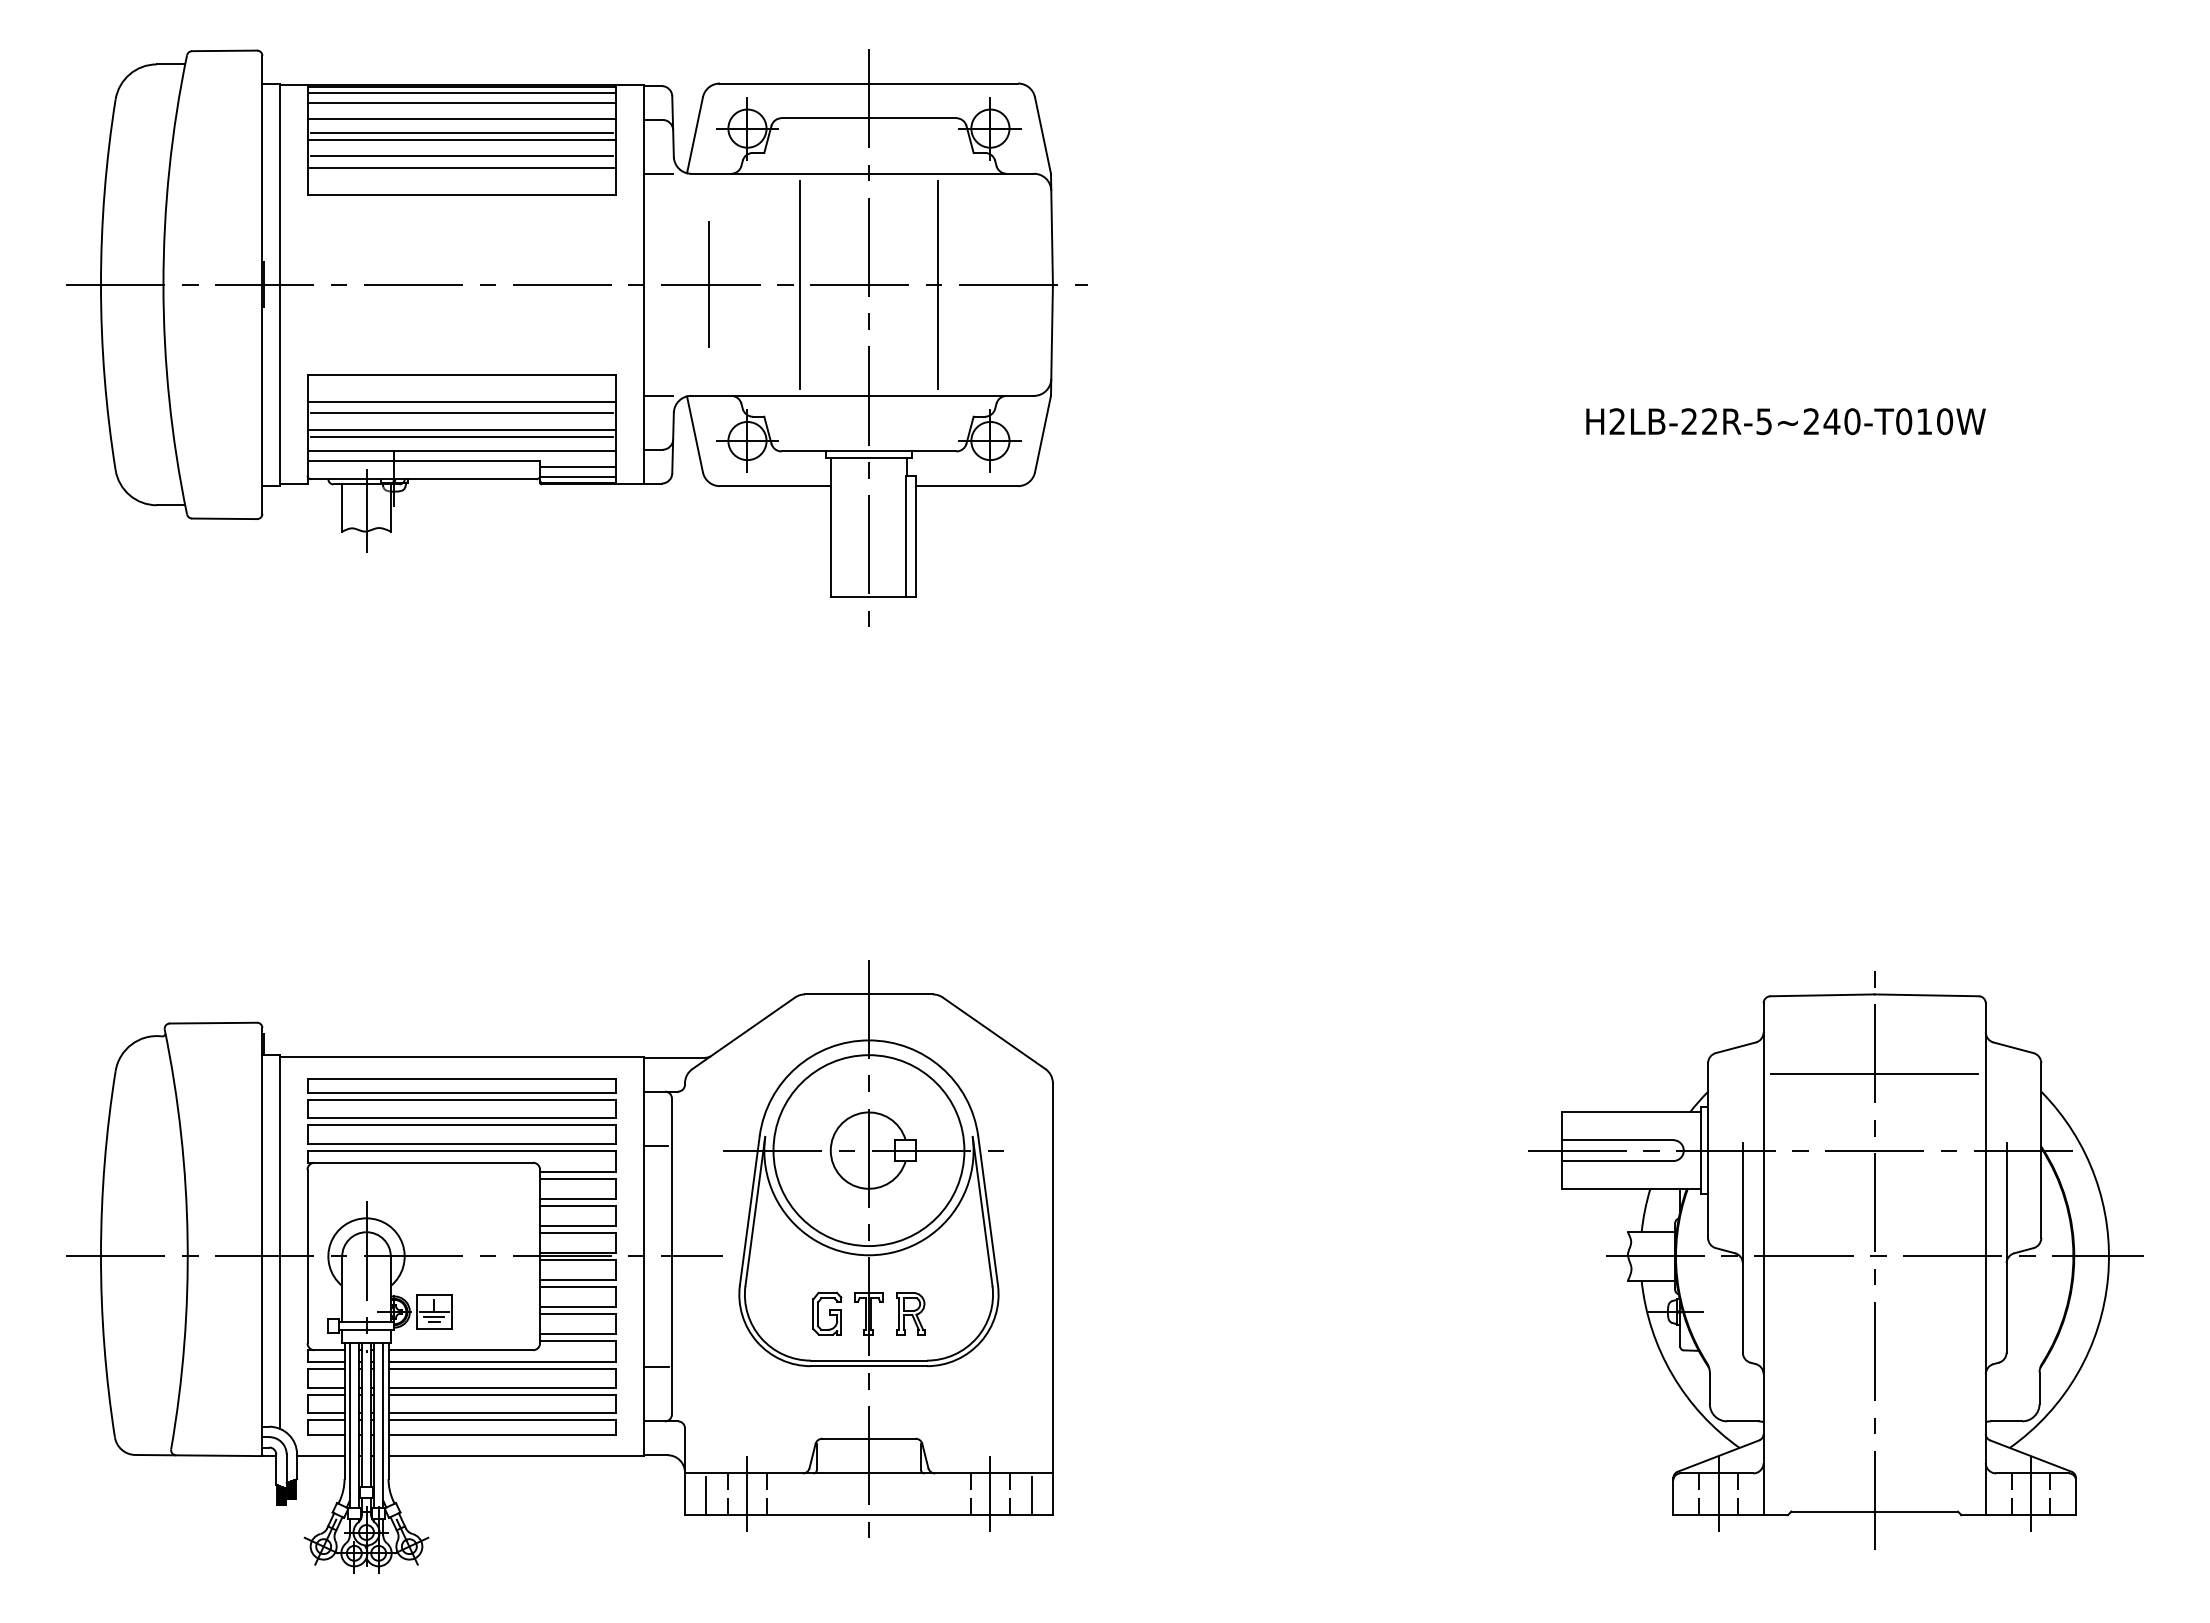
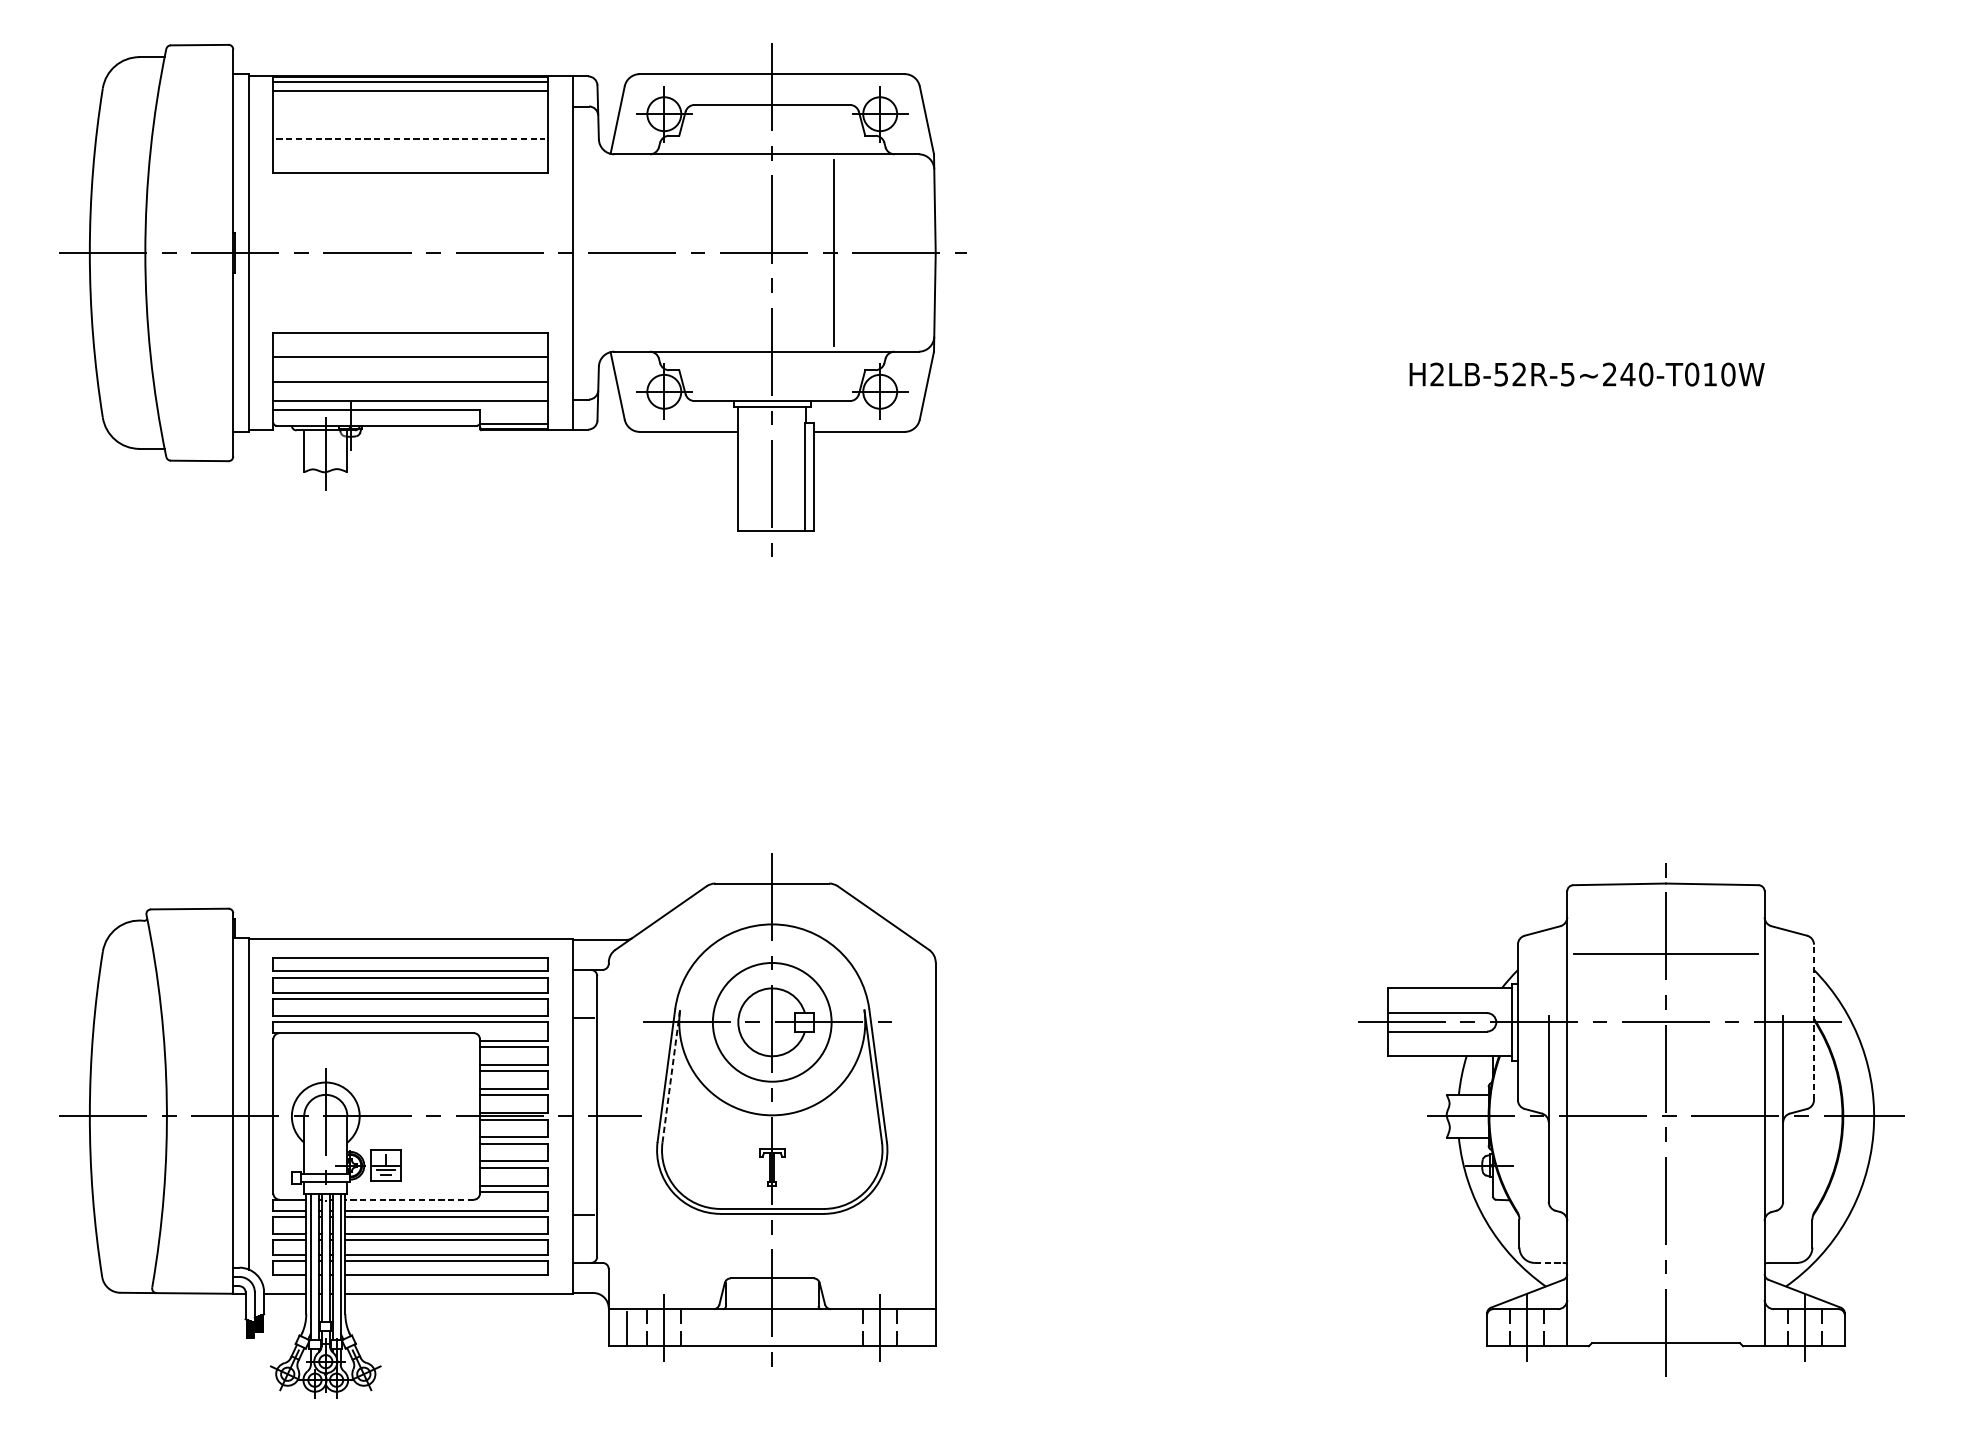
line: (461, 118) -> (410, 105), removed
line: (461, 132) -> (410, 117), removed
line: (461, 139) -> (410, 123), removed
line: (461, 156) -> (410, 138), solid -> dashed
line: (461, 167) -> (410, 148), removed
line: (658, 173) -> (585, 154), removed
line: (708, 284) -> (629, 252), removed
line: (799, 284) -> (710, 252), removed
line: (658, 395) -> (585, 351), removed
line: (461, 413) -> (410, 367), removed
text: (1688, 421) -> (1500, 374), H2LB-22R-5~240-T010W -> H2LB-52R-5~240-T010W
line: (461, 437) -> (410, 388), removed
line: (578, 466) -> (514, 414), removed
circle: (868, 1150) -> (771, 1022), size x0.7
line: (2041, 1150) -> (1814, 1022), solid -> dashed
line: (755, 1210) -> (671, 1075), solid -> dashed
part: (827, 1313) -> (735, 1167), removed
part: (910, 1313) -> (809, 1167), removed
line: (460, 1350) -> (409, 1199), solid -> dashed
line: (1742, 1421) -> (1548, 1263), solid -> dashed
line: (1032, 1496) -> (917, 1329), removed

